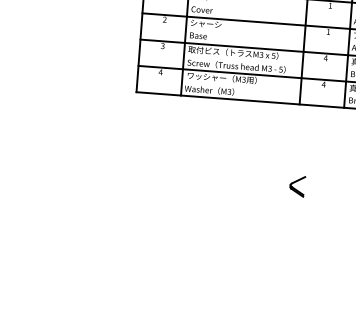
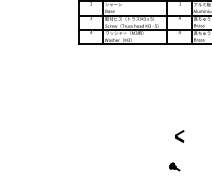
part: (297, 186) -> (179, 136), moved

